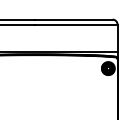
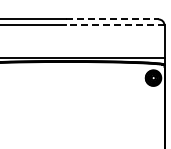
line: (74, 19) -> (112, 19), solid -> dashed
line: (75, 24) -> (114, 25), solid -> dashed

